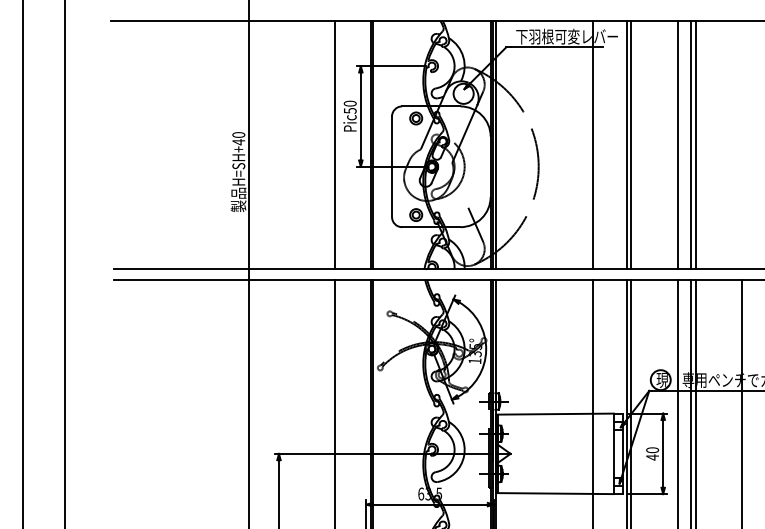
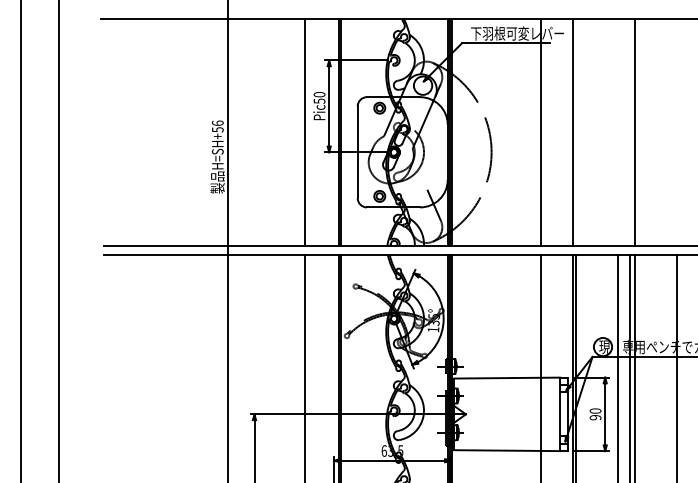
text: (238, 138) -> (217, 126), H=SH+40 -> H=SH+56
line: (631, 145) -> (576, 132), removed
line: (677, 145) -> (618, 132), removed
line: (690, 145) -> (630, 132), removed
text: (652, 457) -> (595, 417), 40 -> 90

